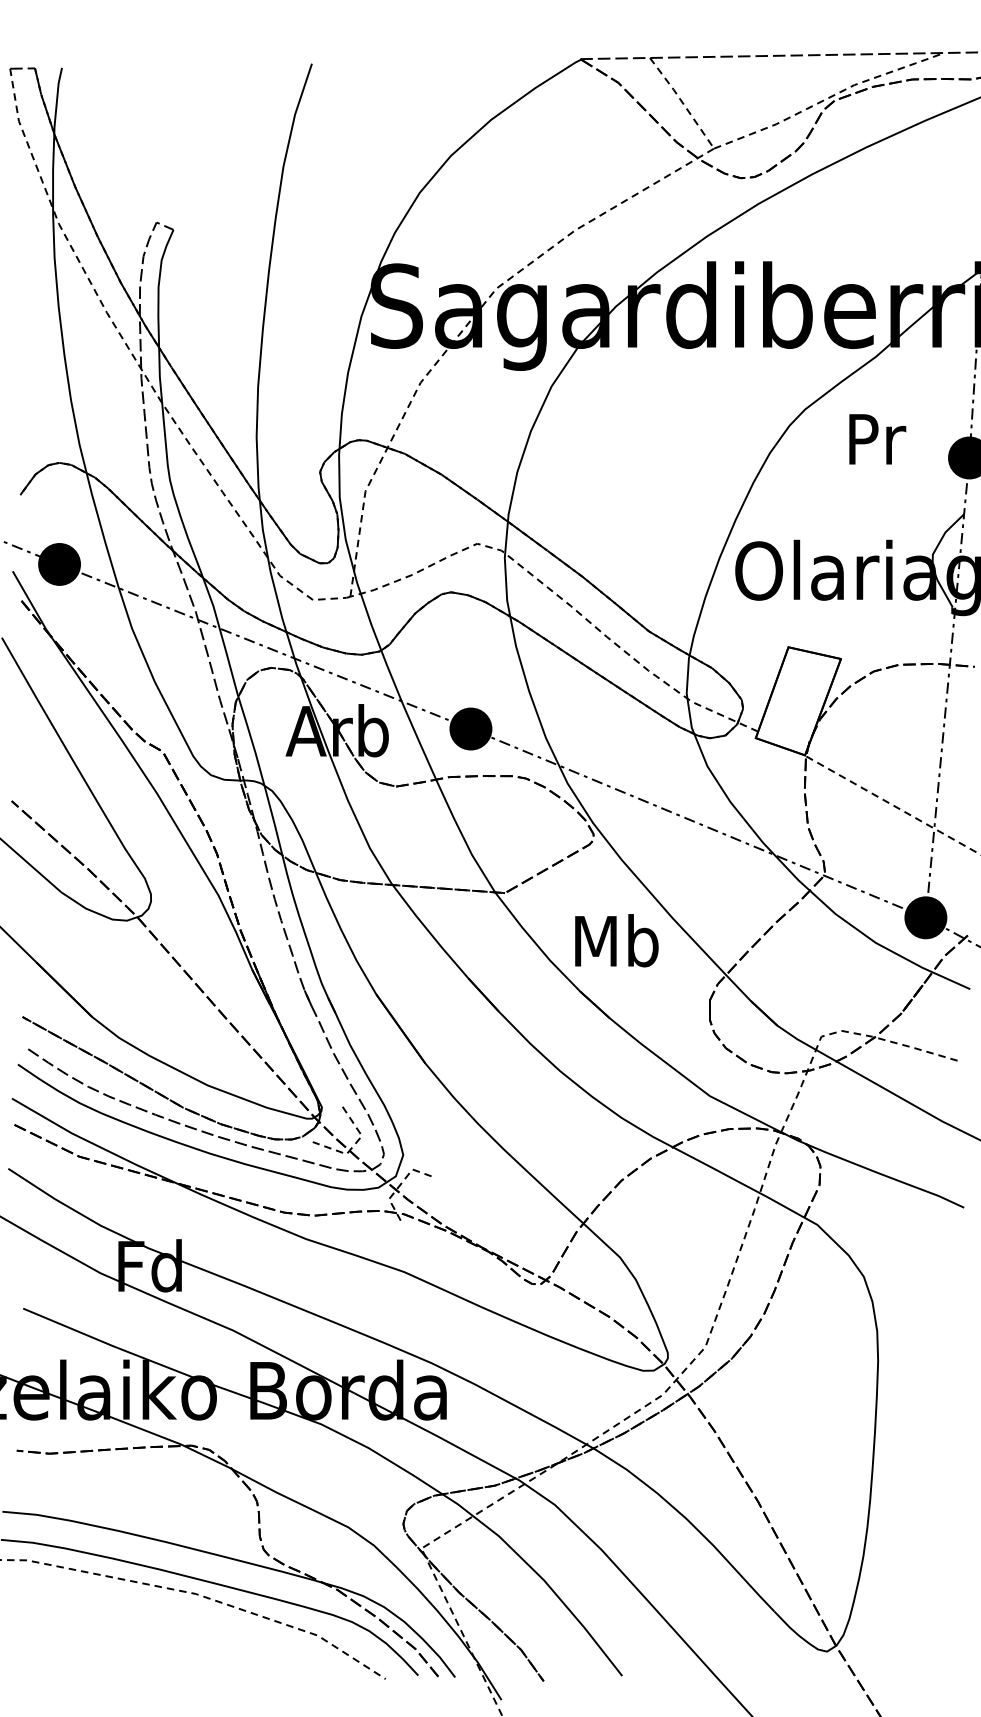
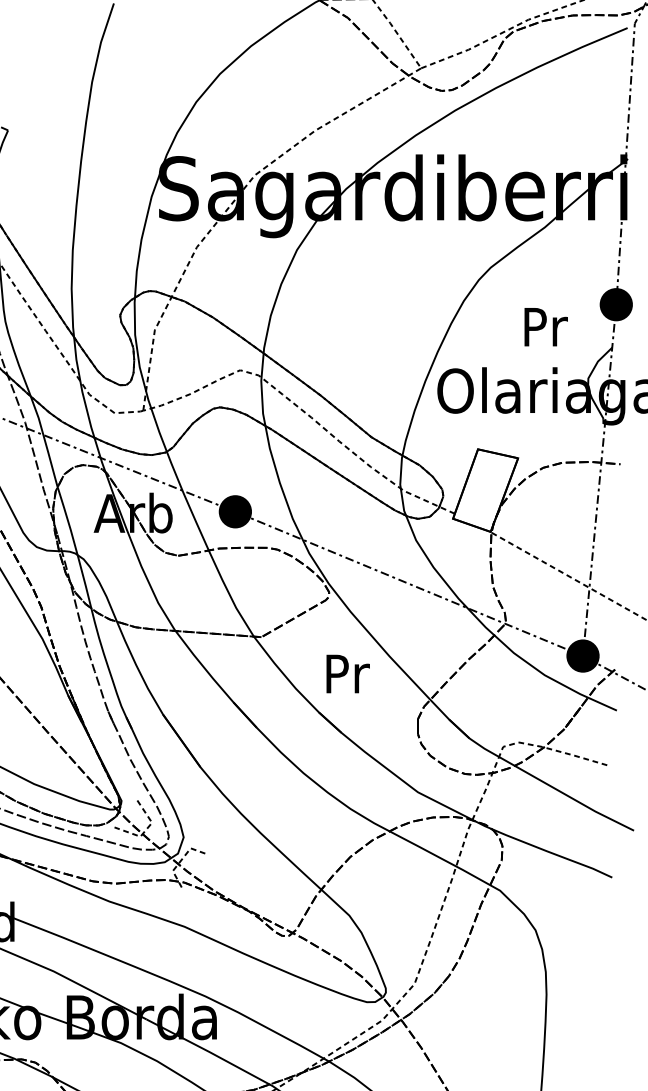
text: (877, 439) -> (546, 327), moved
text: (616, 940) -> (346, 673), Mb -> Pr

